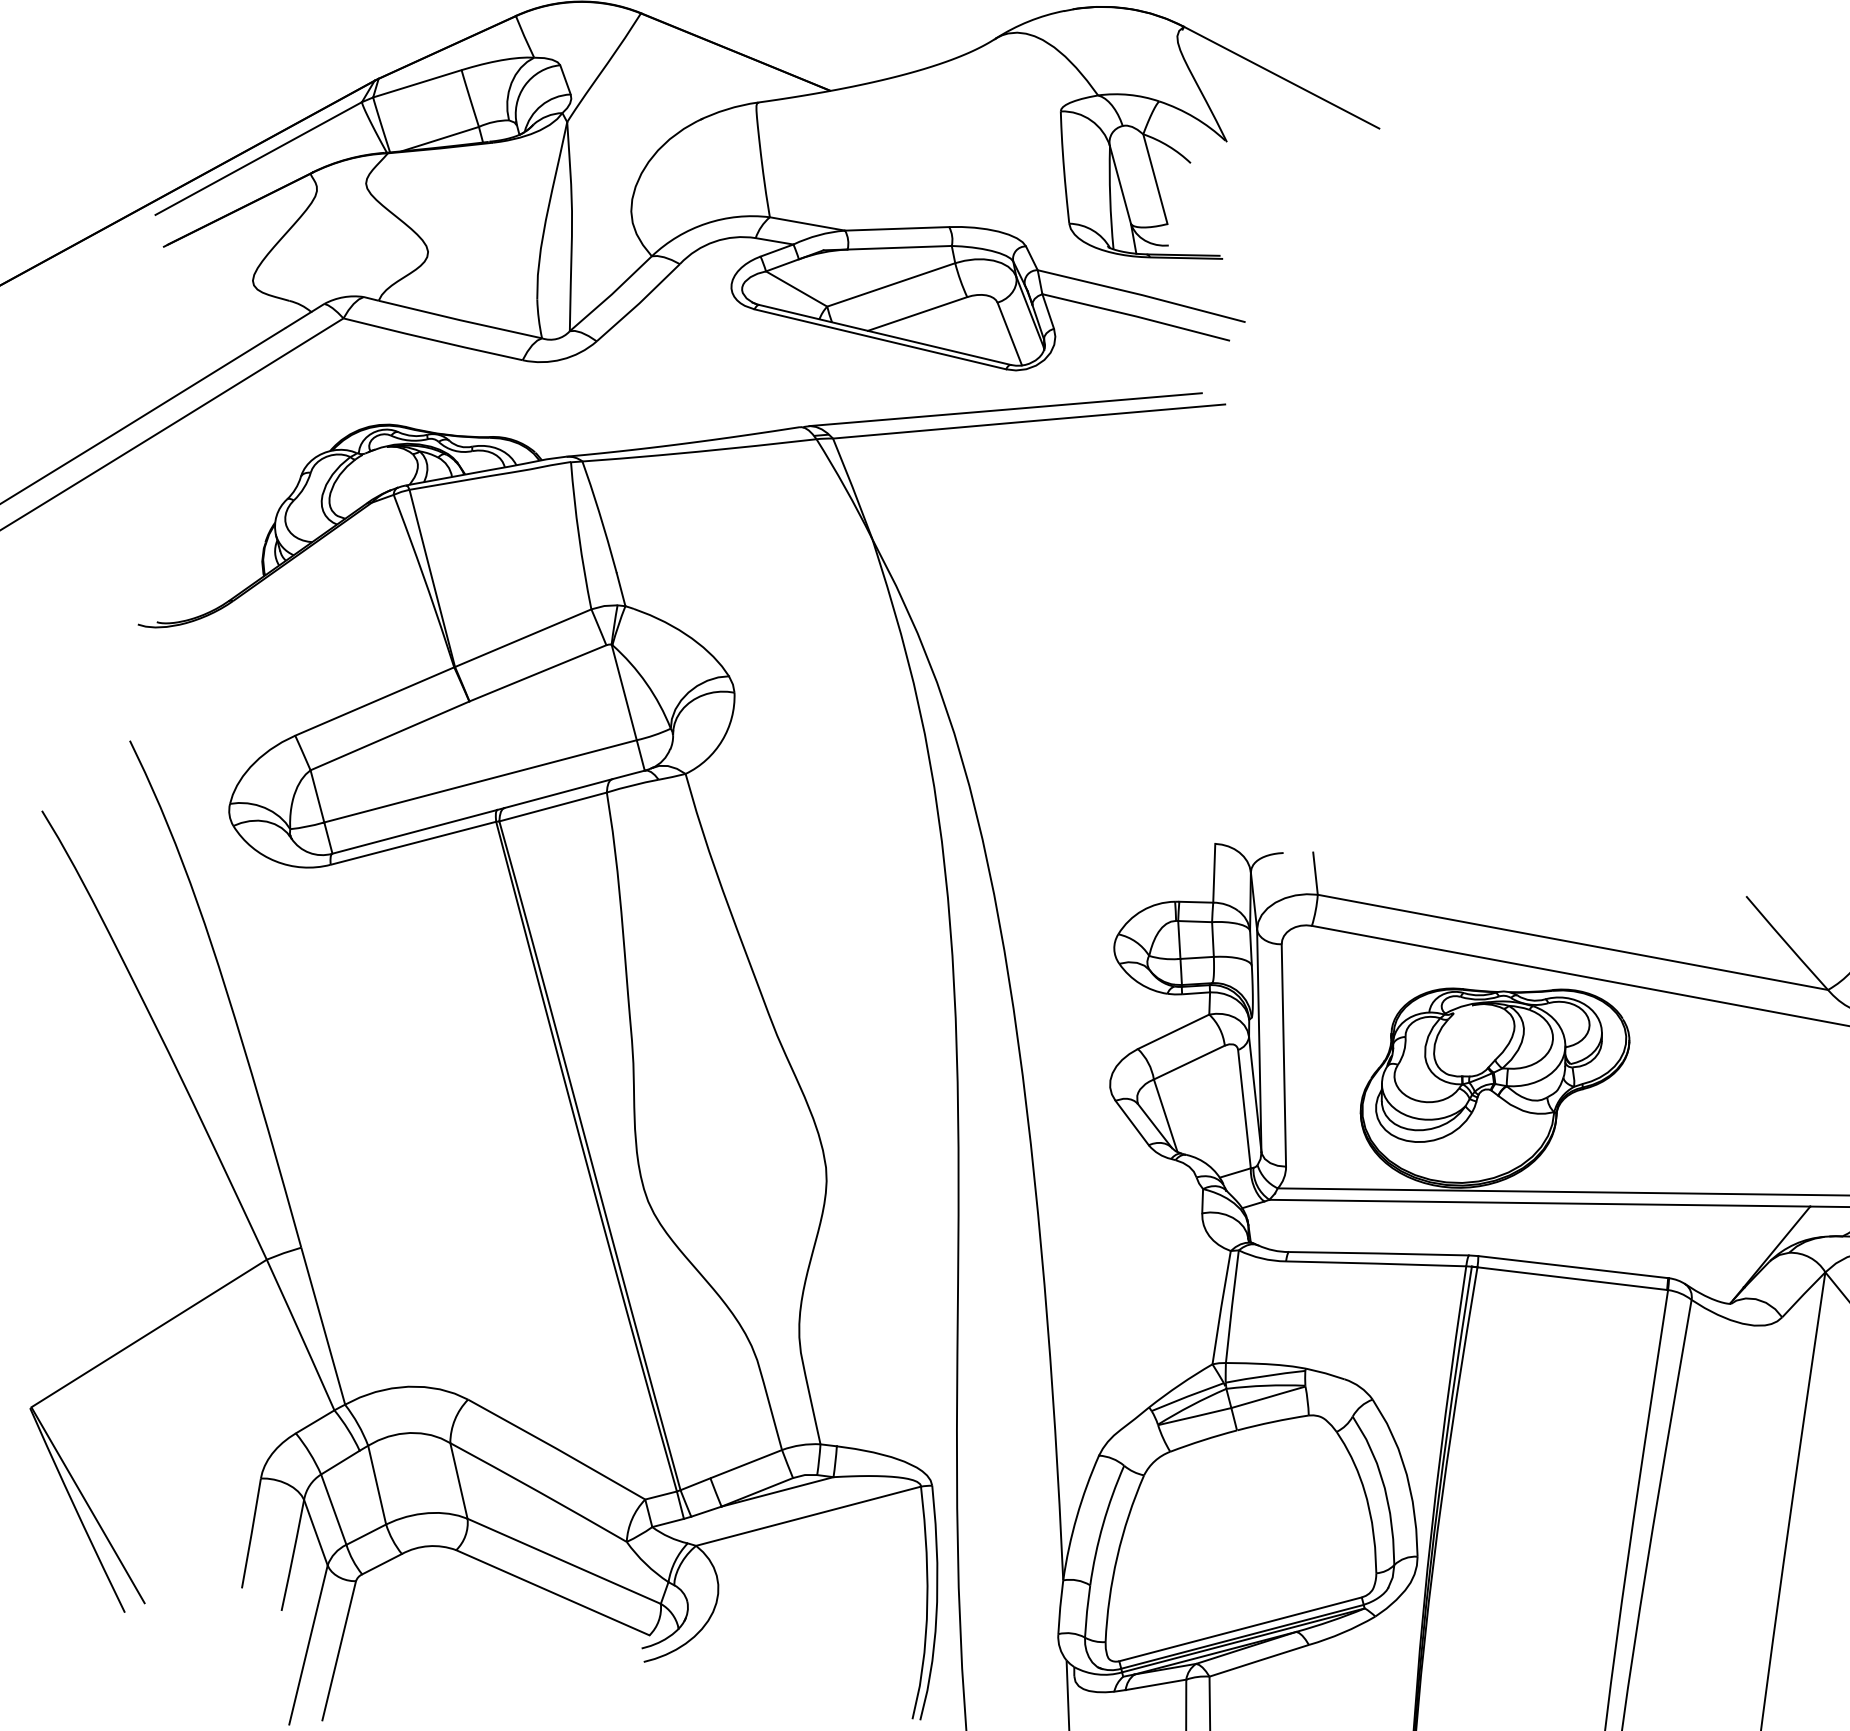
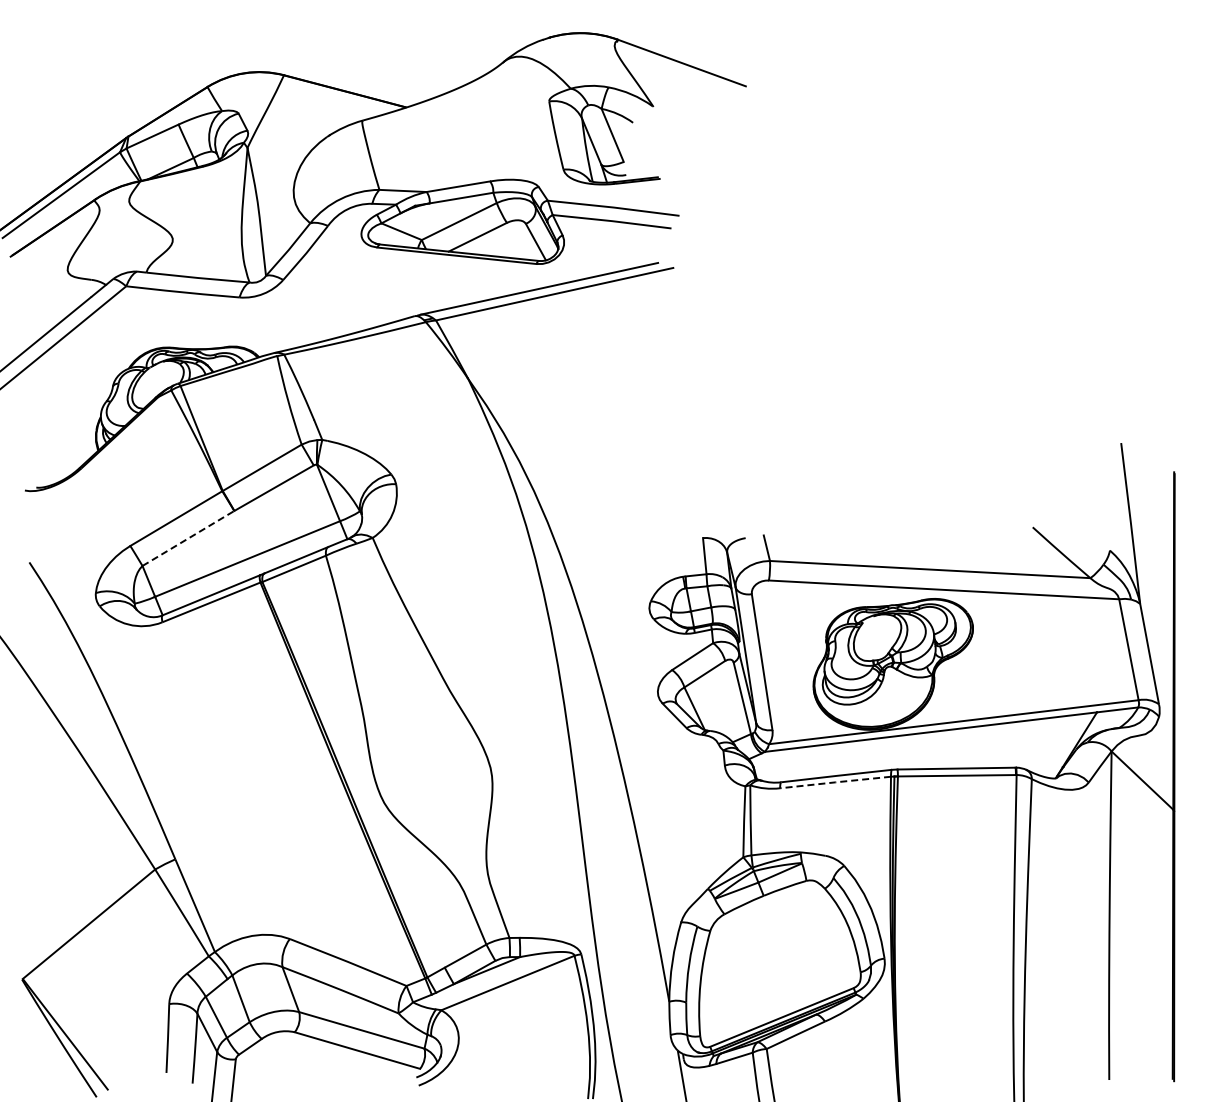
line: (390, 735) -> (188, 538), solid -> dashed
line: (1376, 1263) -> (835, 782), solid -> dashed

